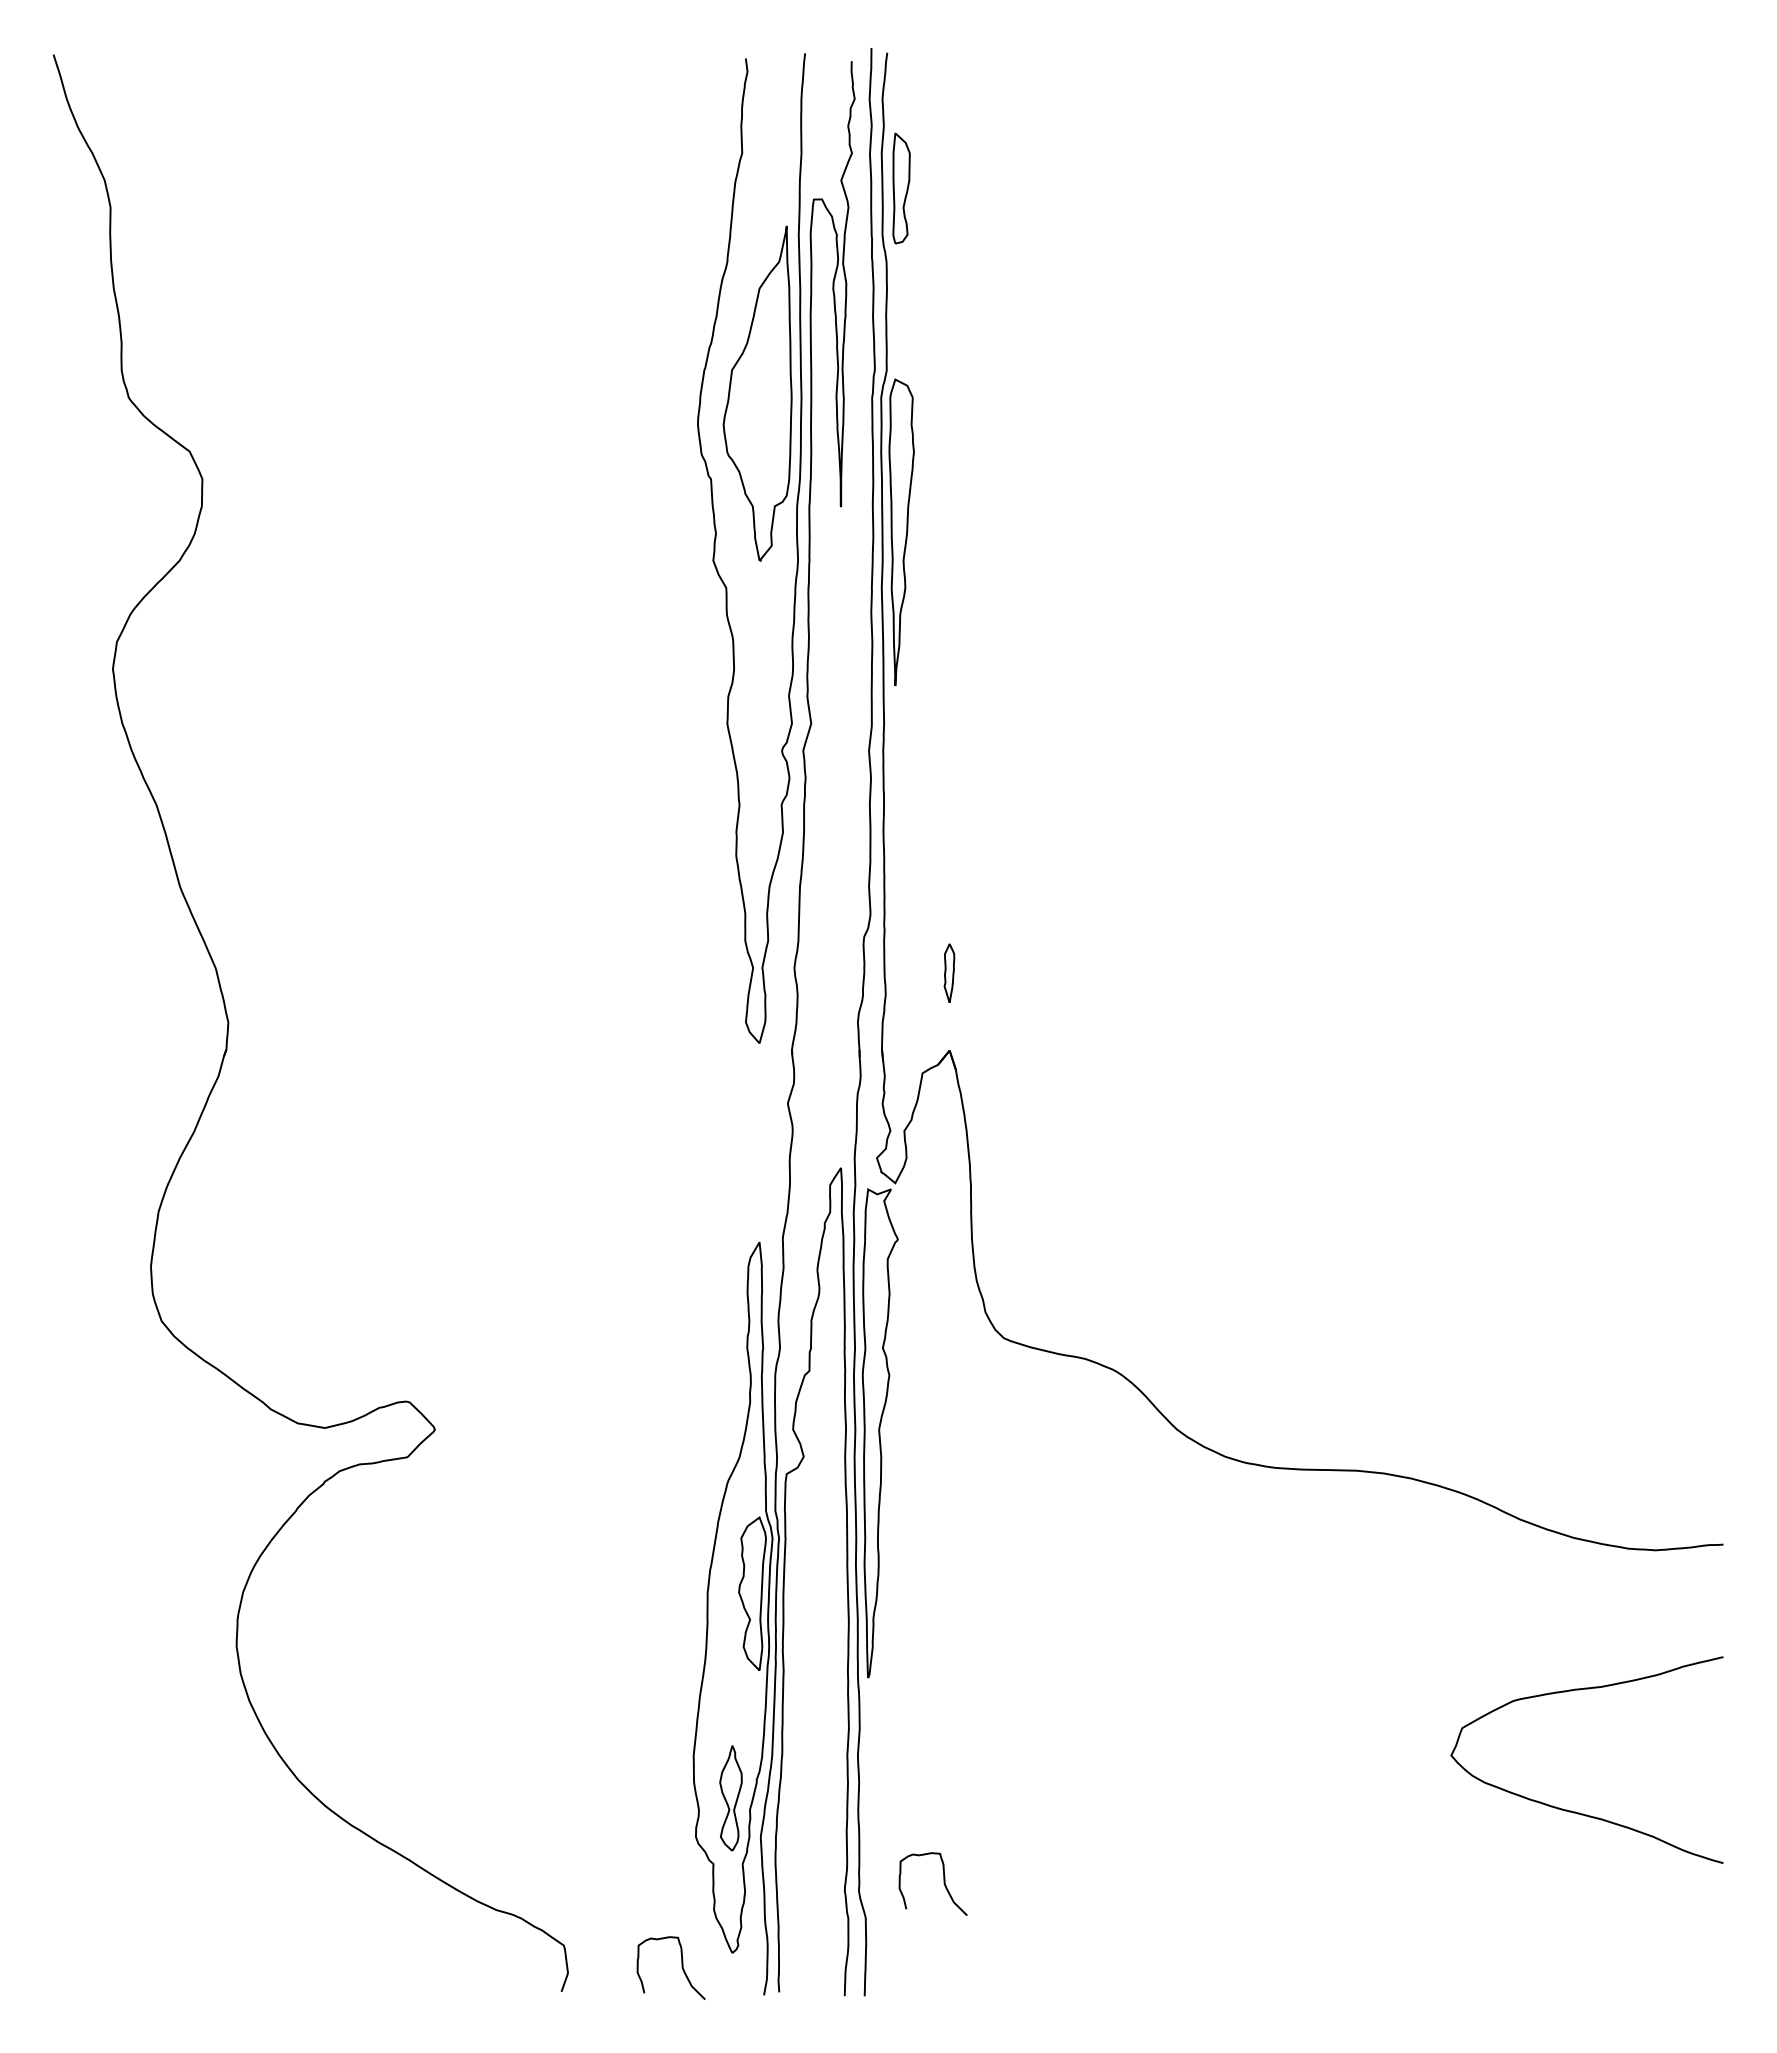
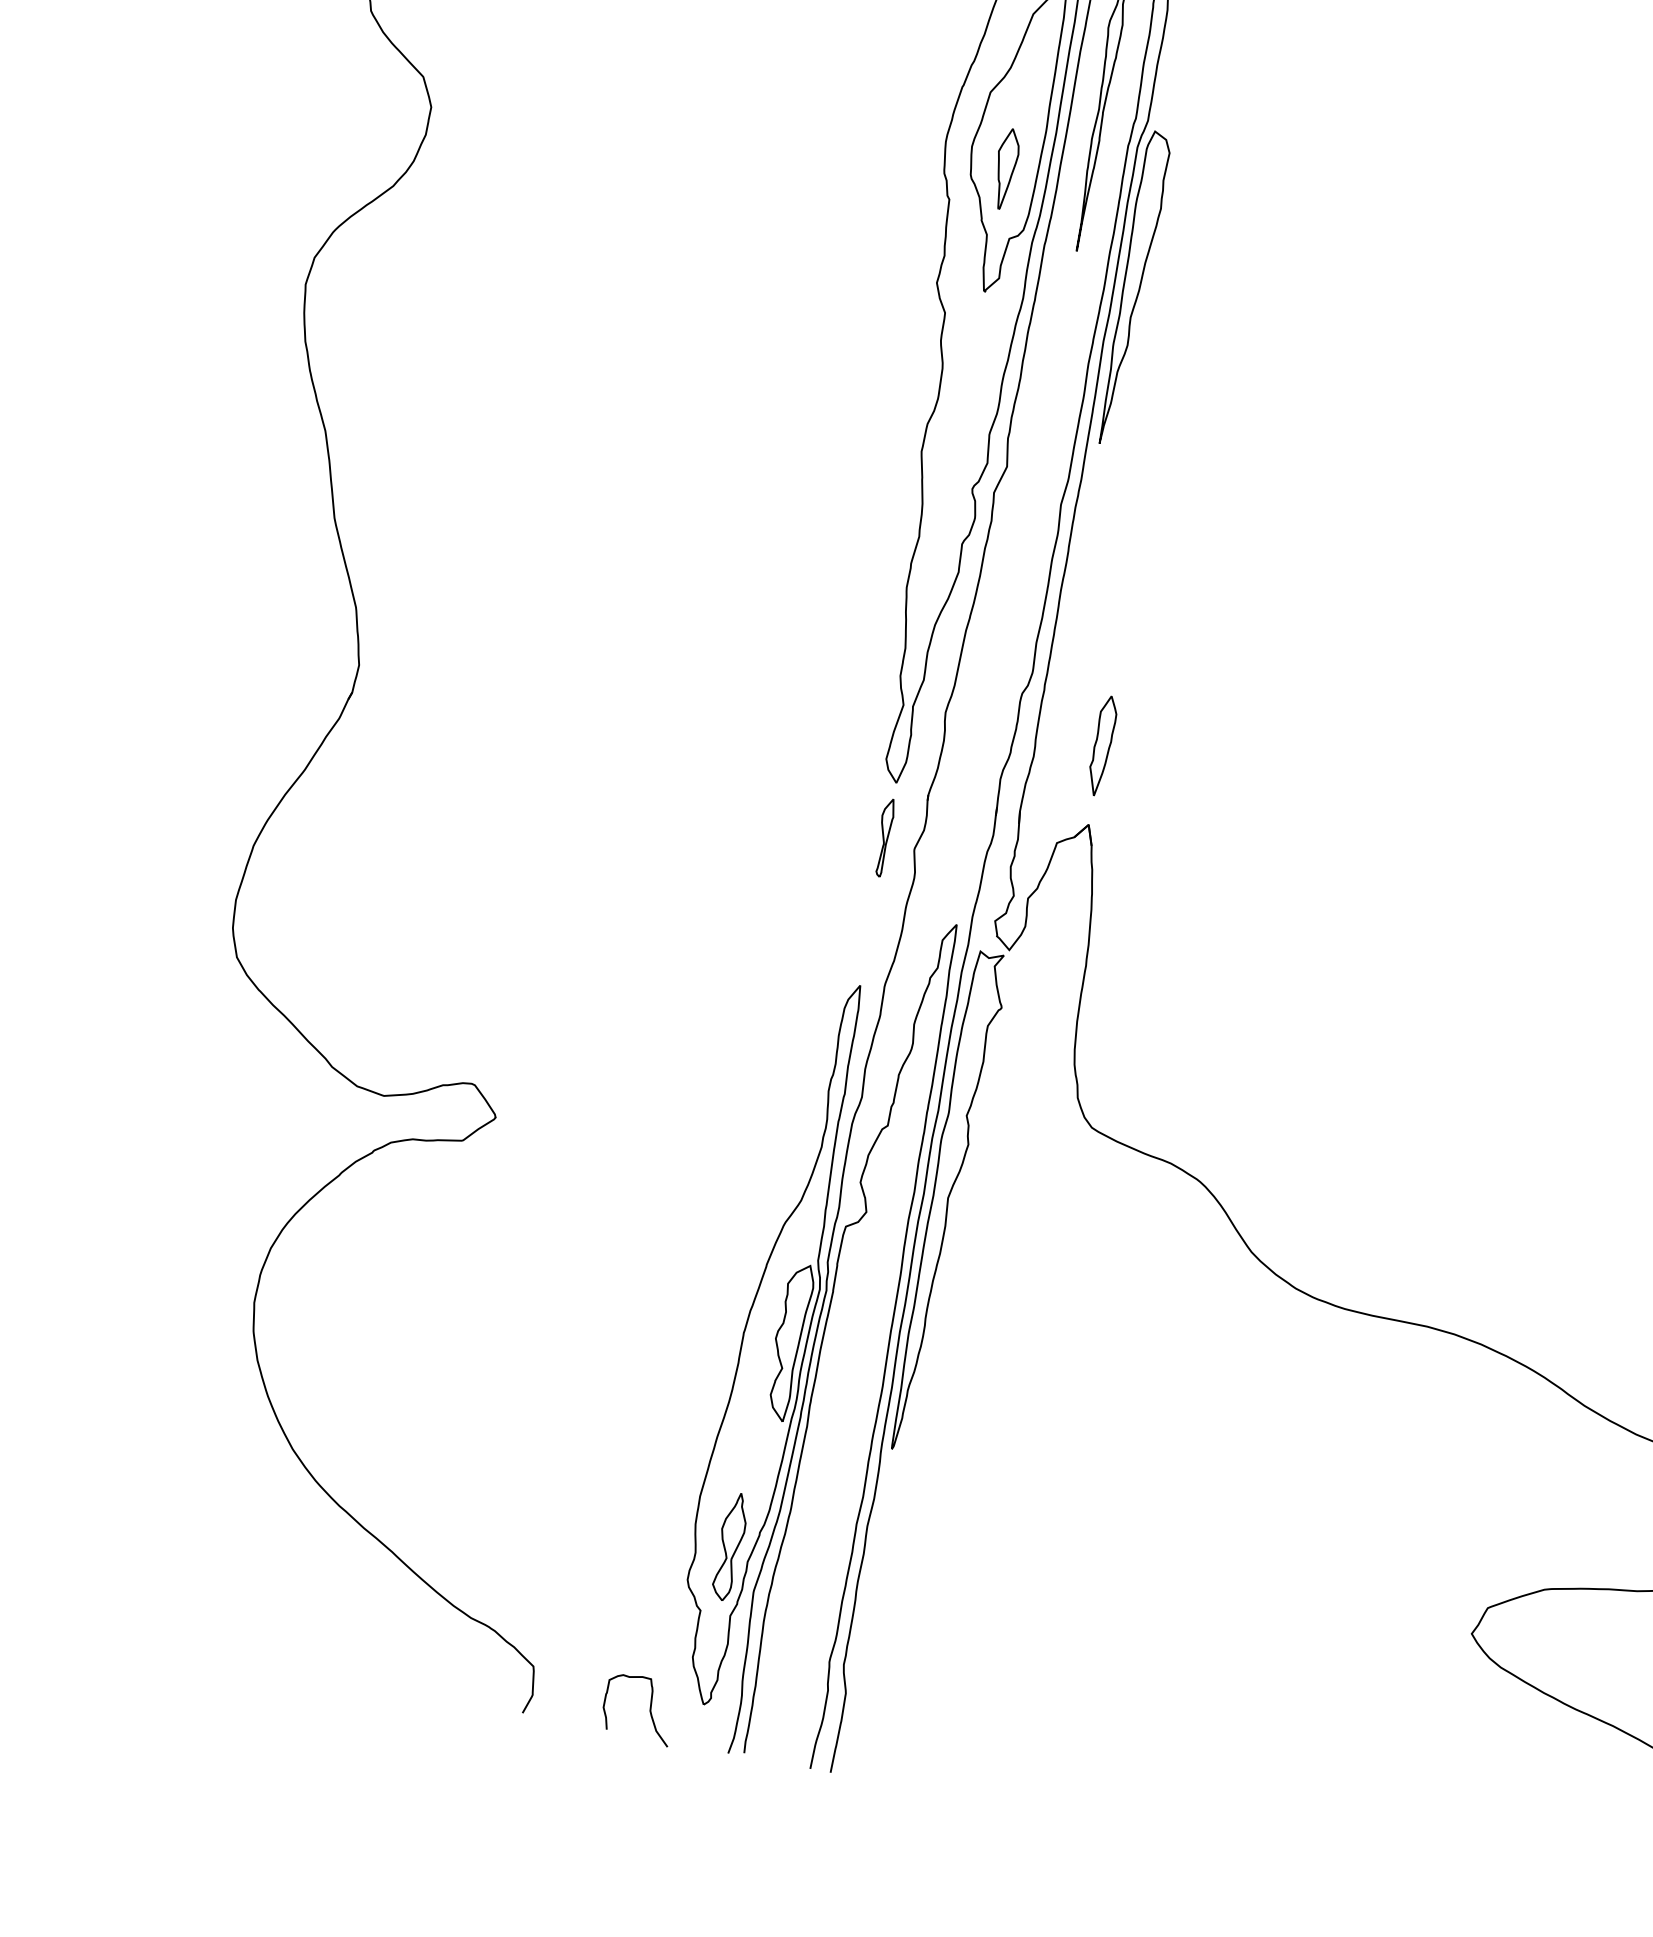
part: (759, 440) -> (1005, 168), added
part: (949, 973) -> (1102, 746), size x1.67
part: (756, 1097) -> (883, 837), added
curve: (943, 1883) -> (931, 1672), removed

